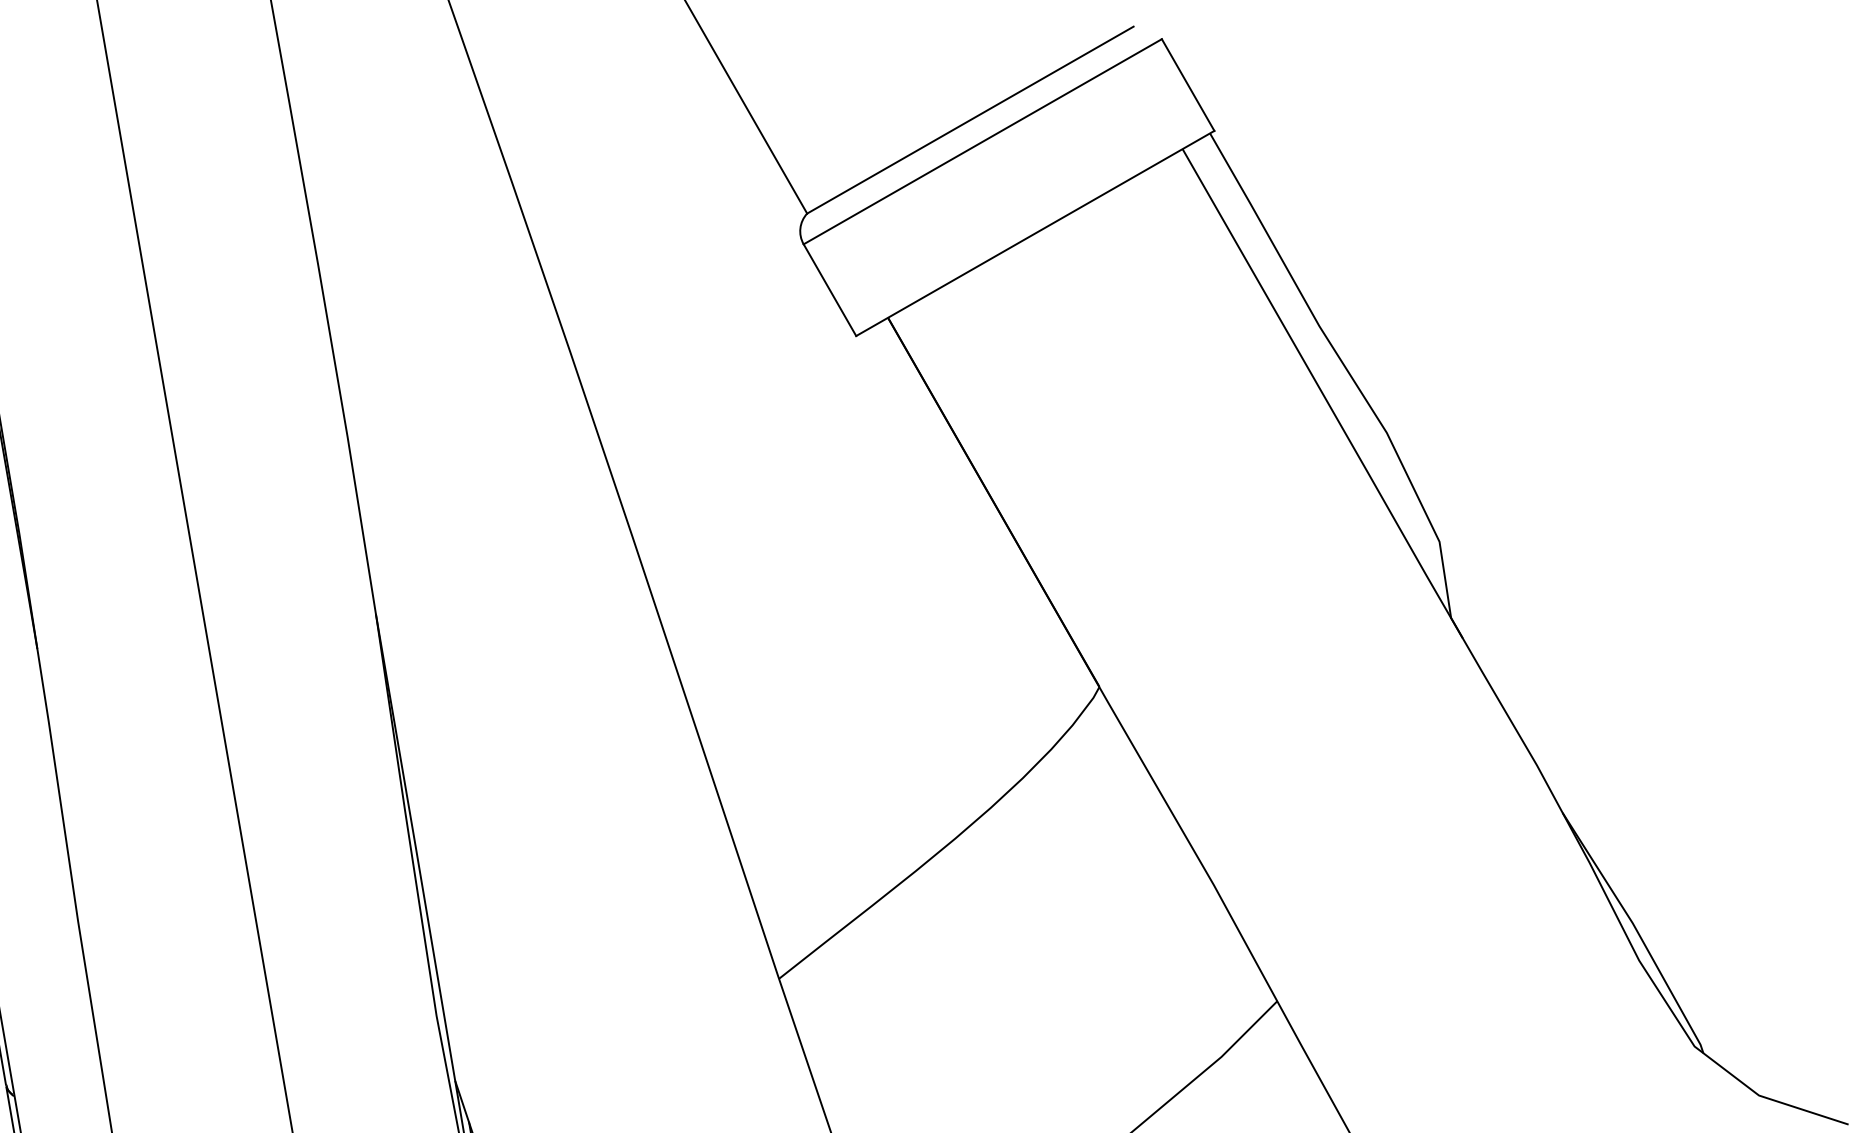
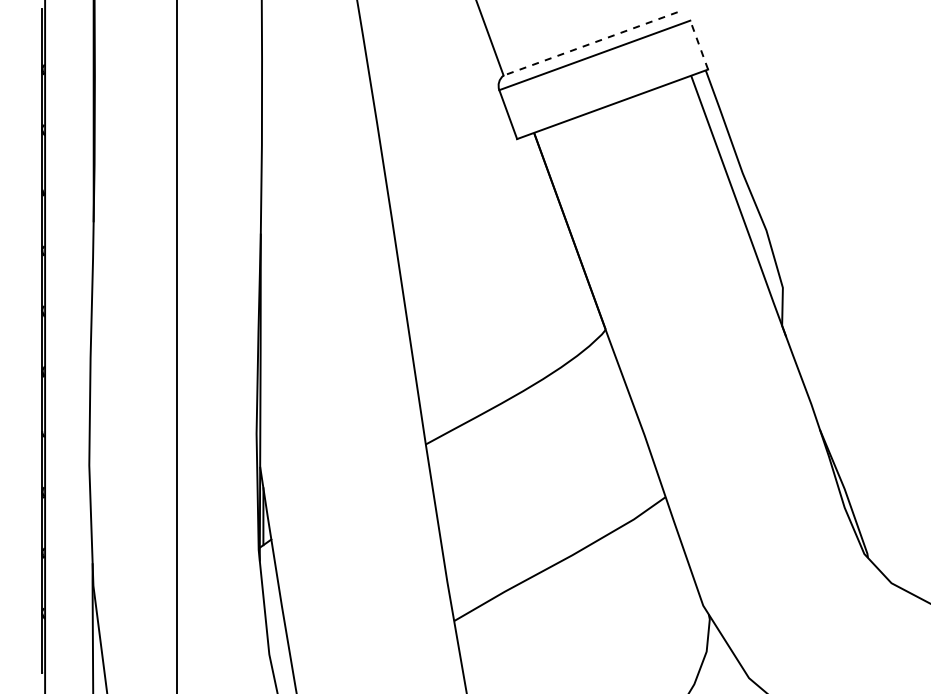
line: (1188, 83) -> (699, 44), solid -> dashed
line: (969, 119) -> (590, 43), solid -> dashed

